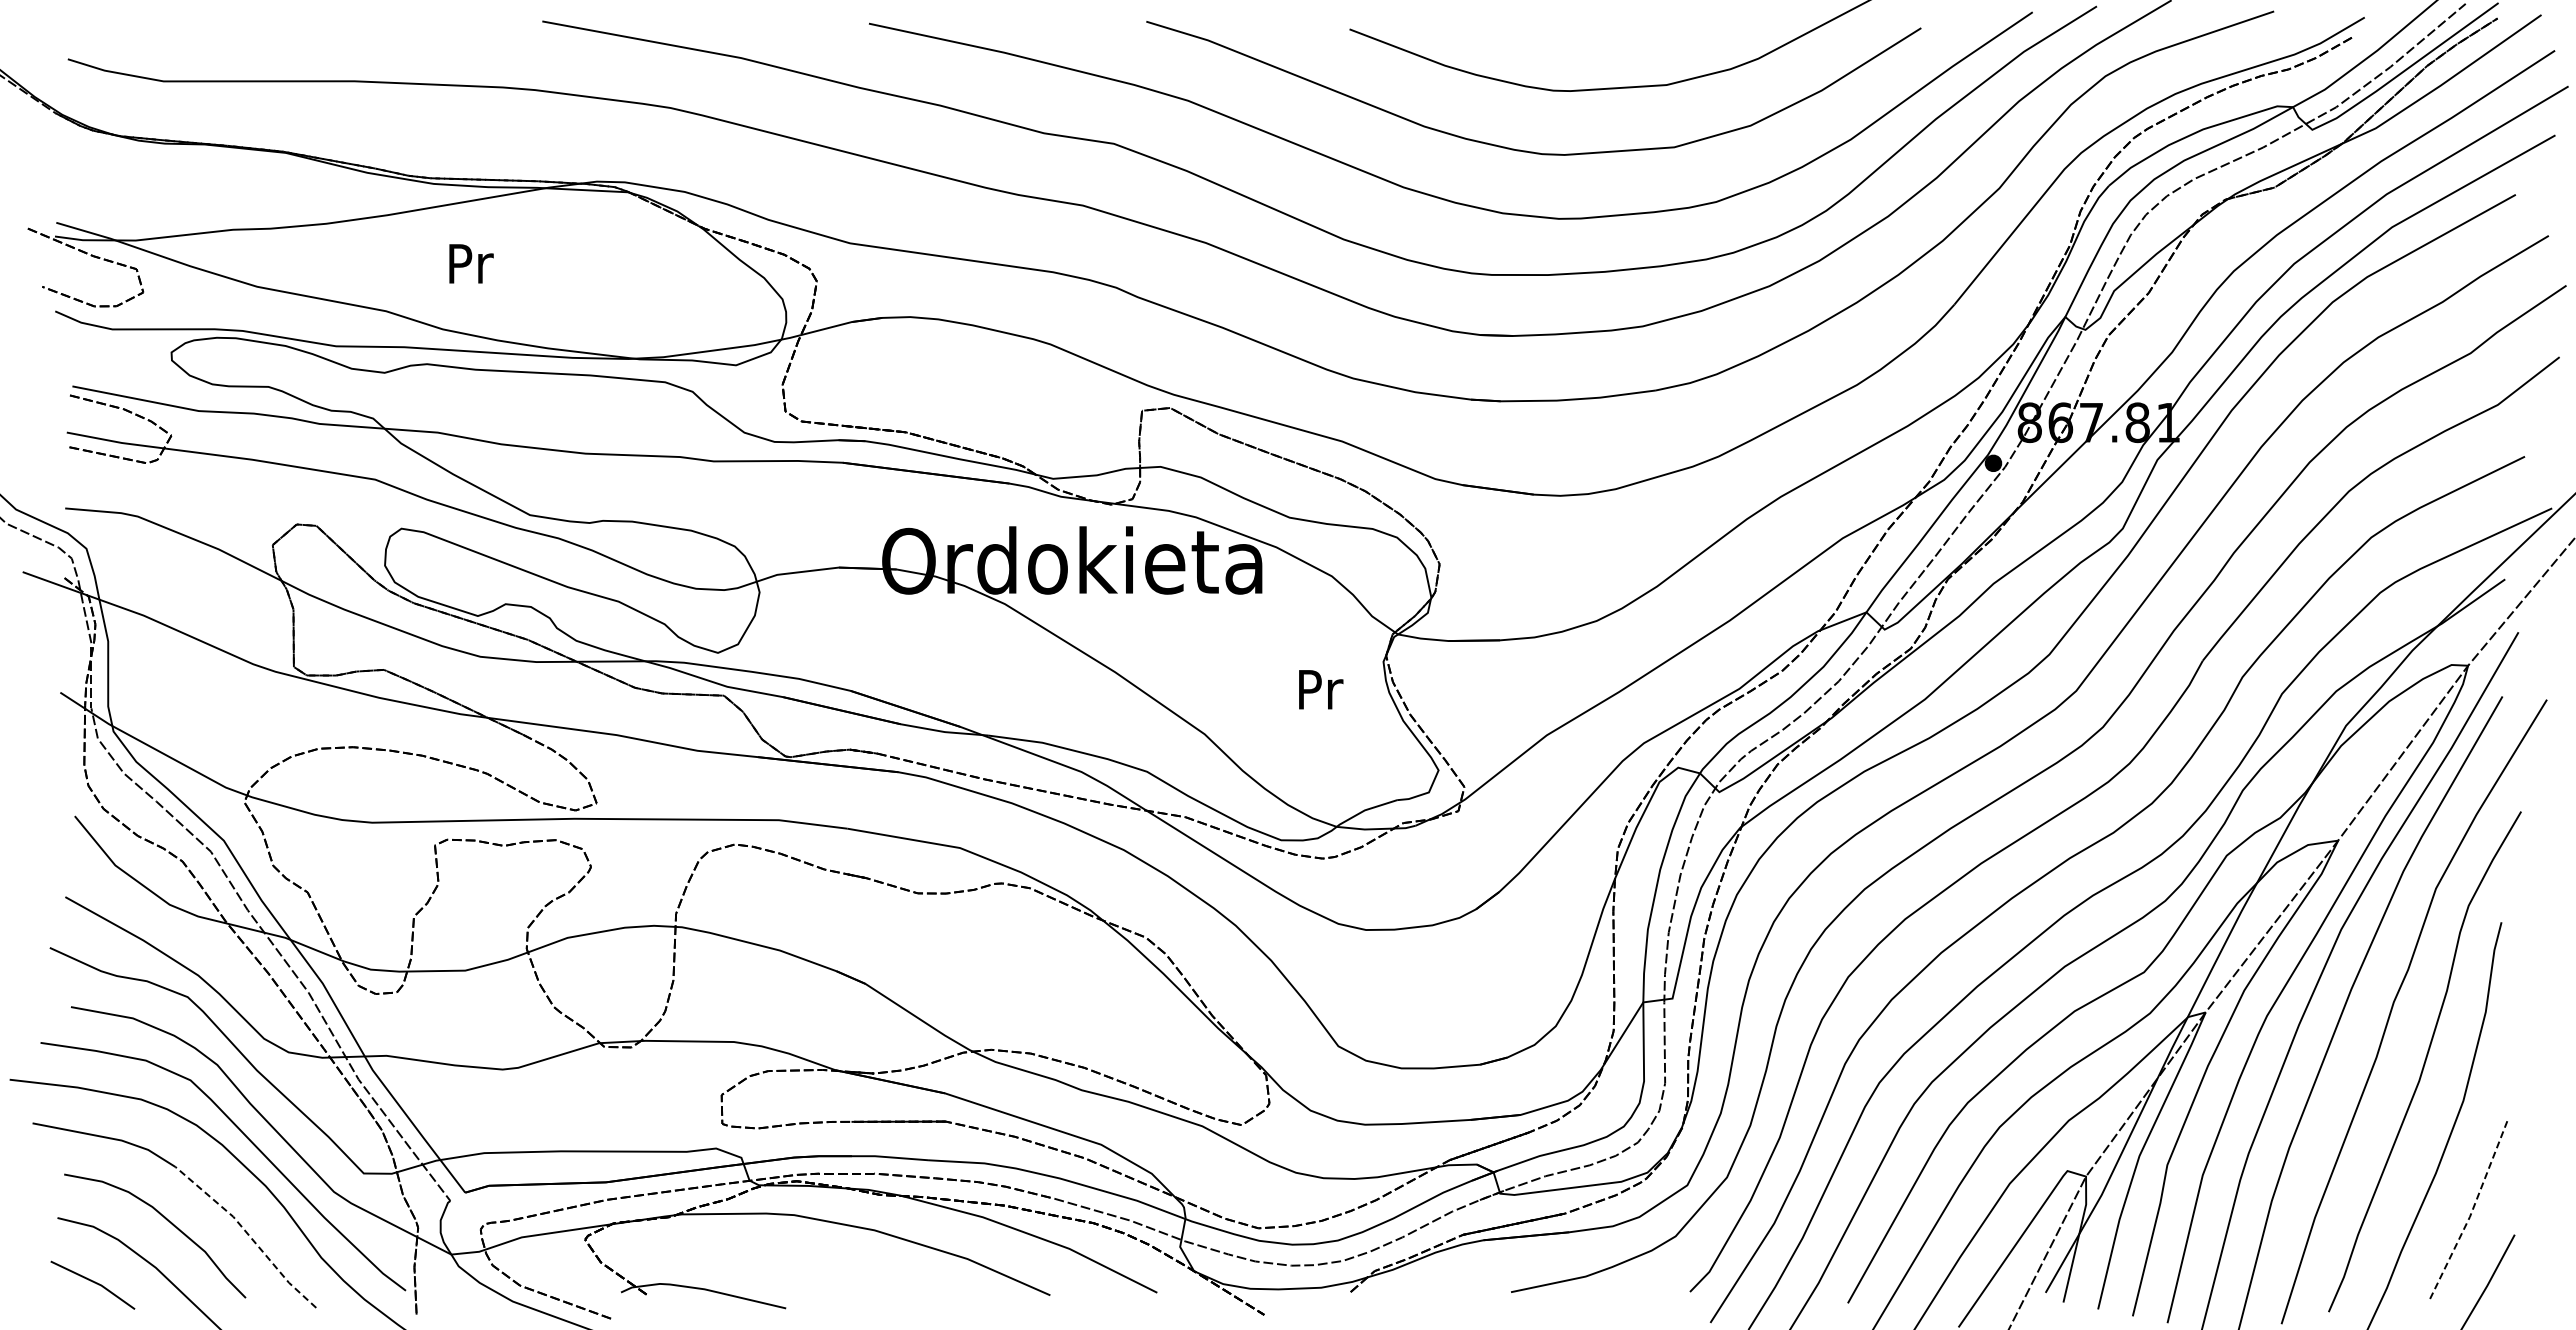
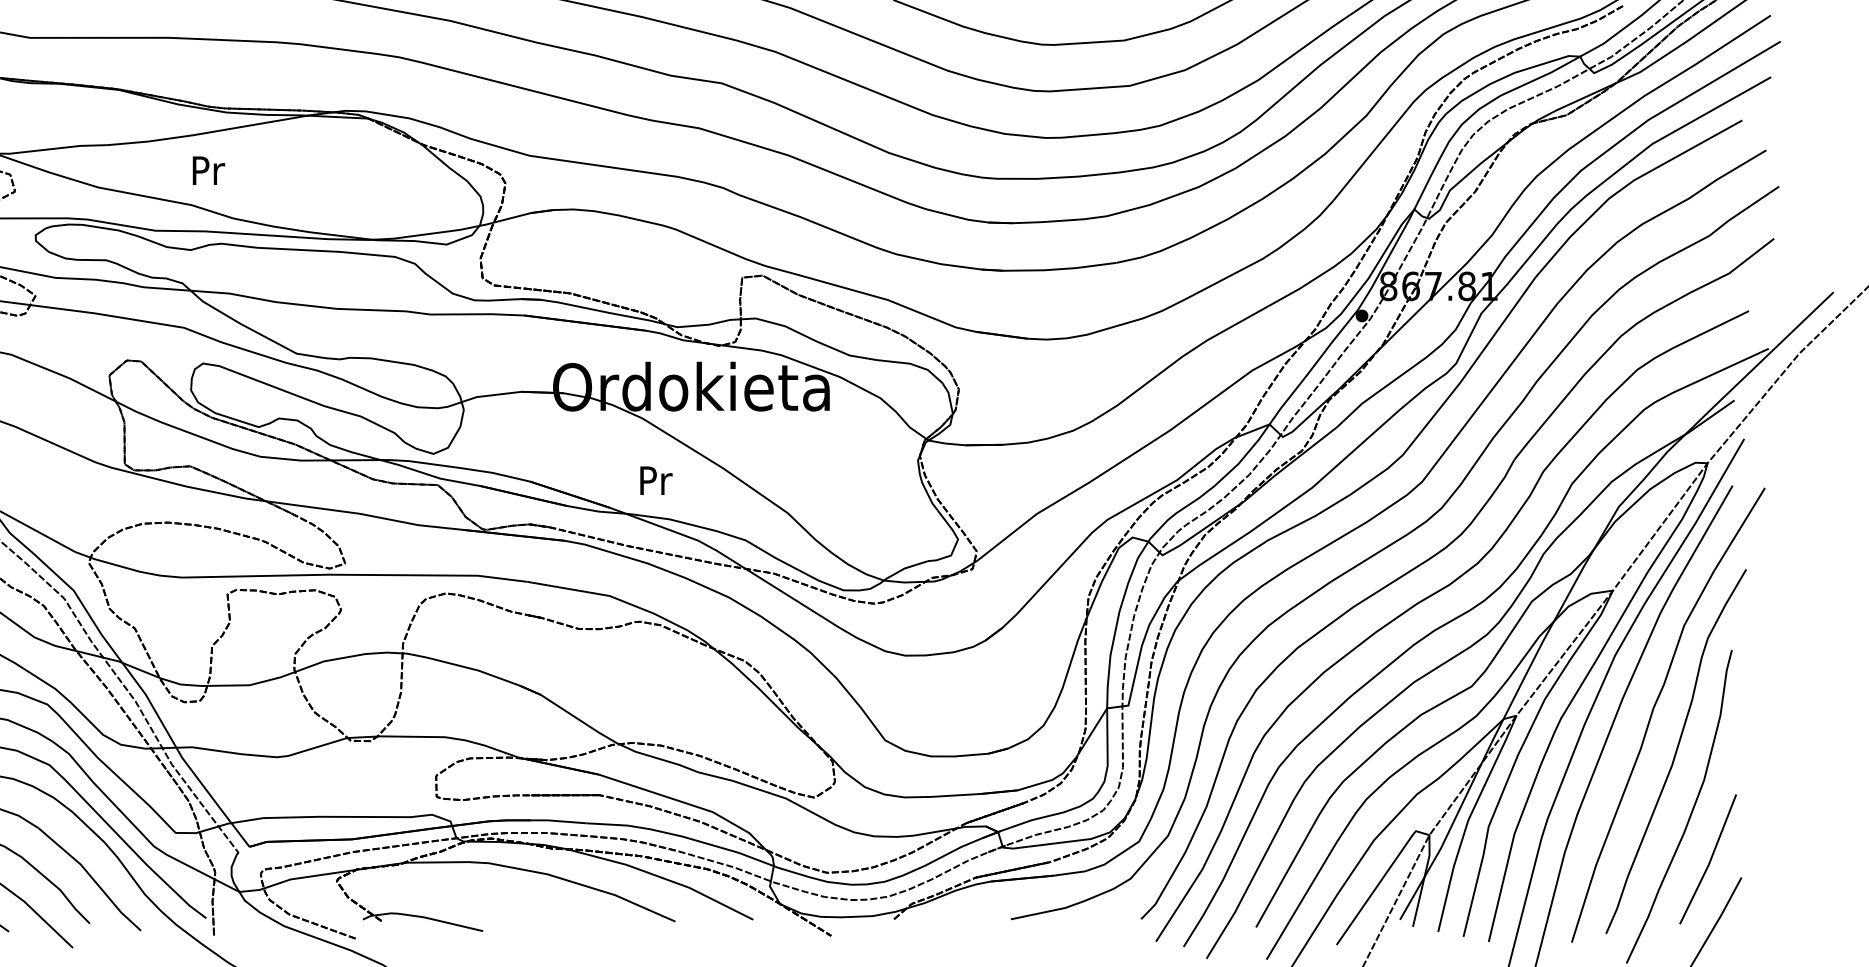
text: (471, 263) -> (208, 170), moved
text: (1321, 689) -> (656, 480), moved
line: (2472, 1211) -> (1710, 860), dashed -> solid
line: (248, 1234) -> (91, 877), dashed -> solid

